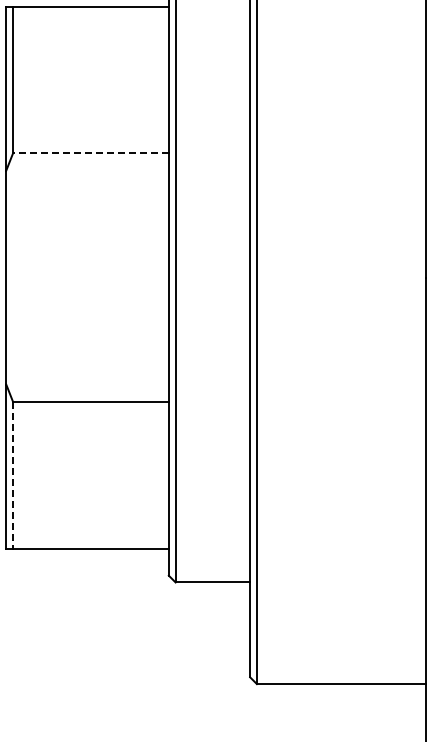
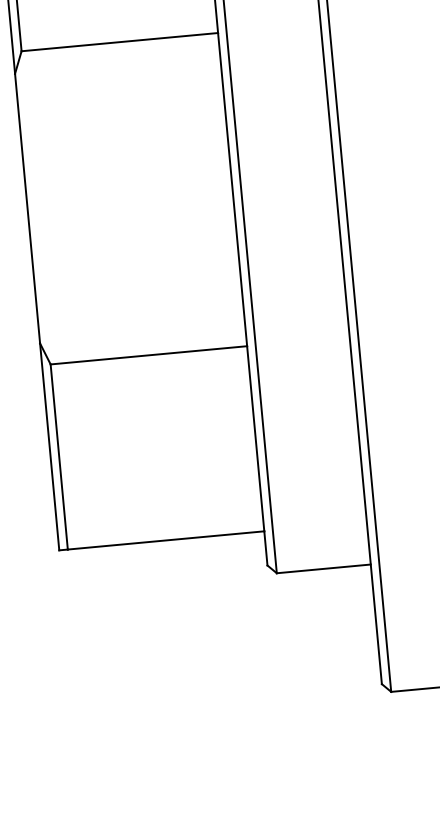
line: (90, 153) -> (119, 42), dashed -> solid
line: (13, 475) -> (59, 457), dashed -> solid

